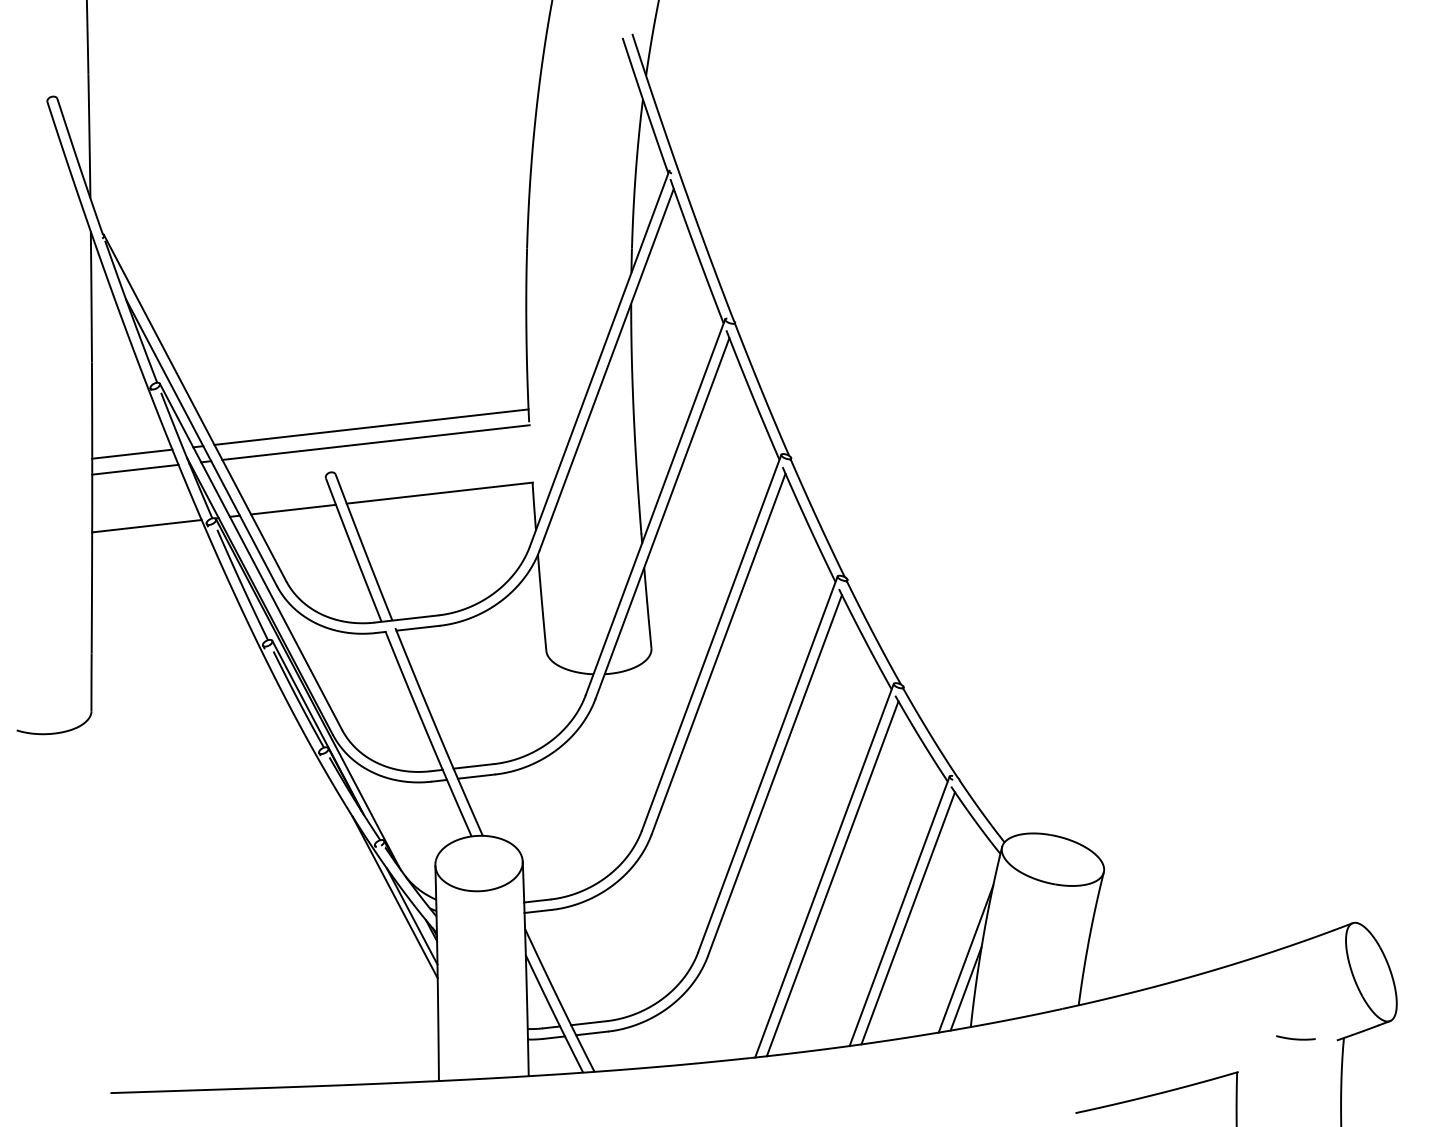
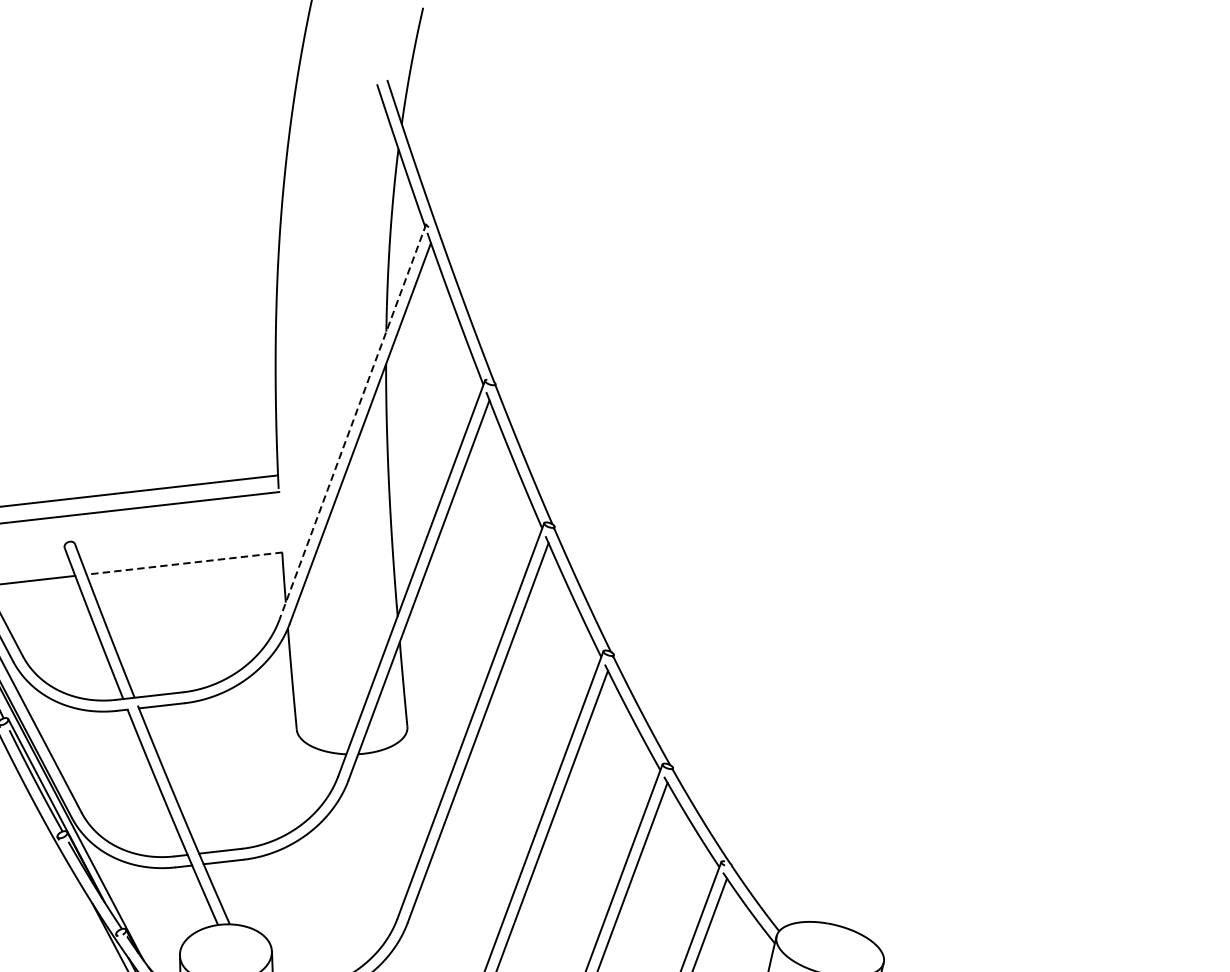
line: (599, 359) -> (352, 422), solid -> dashed
line: (439, 493) -> (184, 563), solid -> dashed

